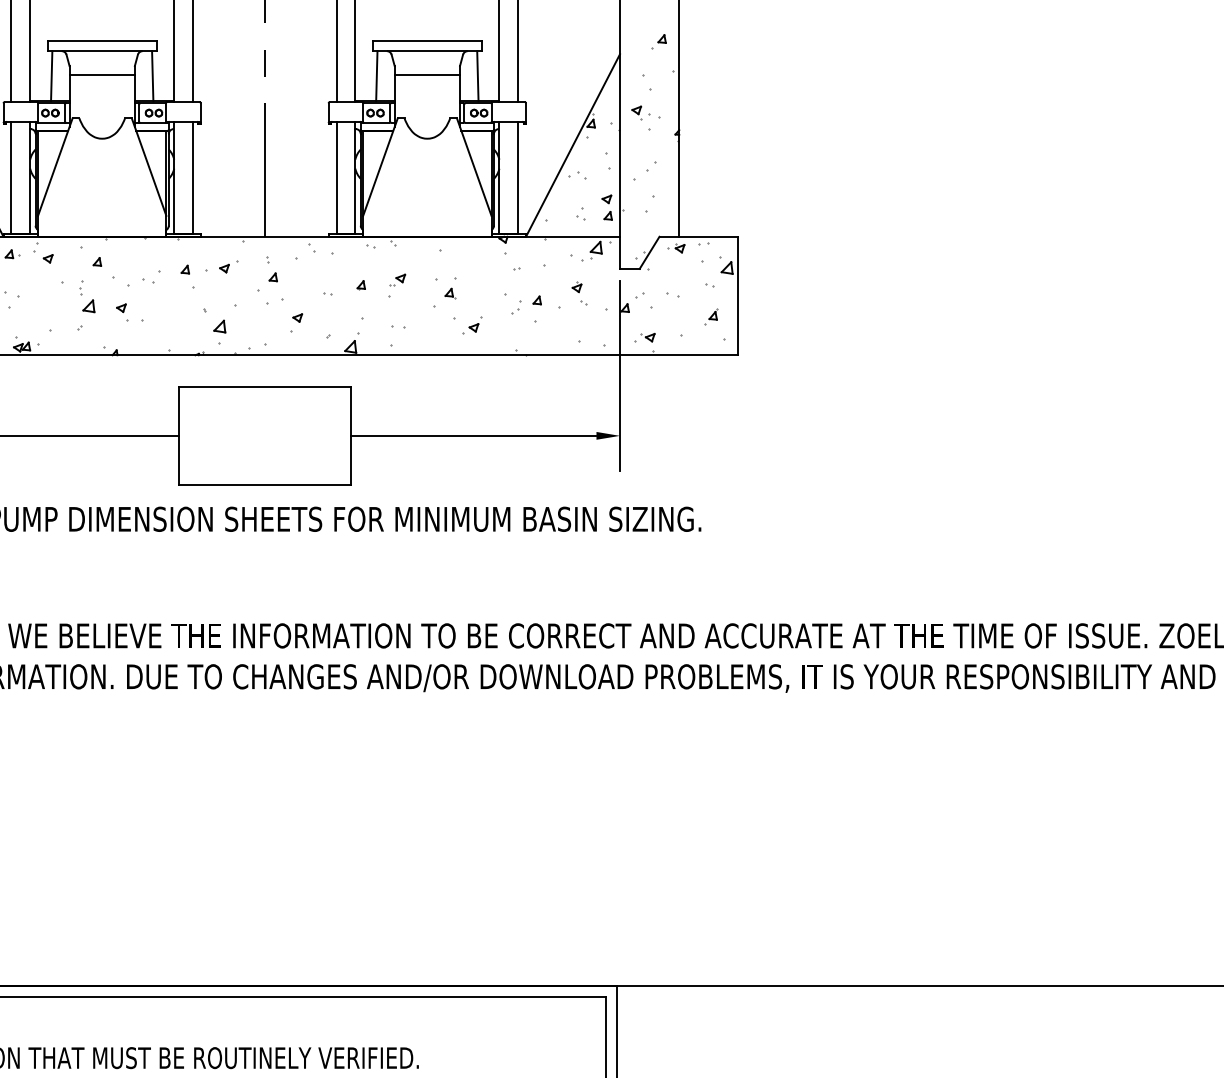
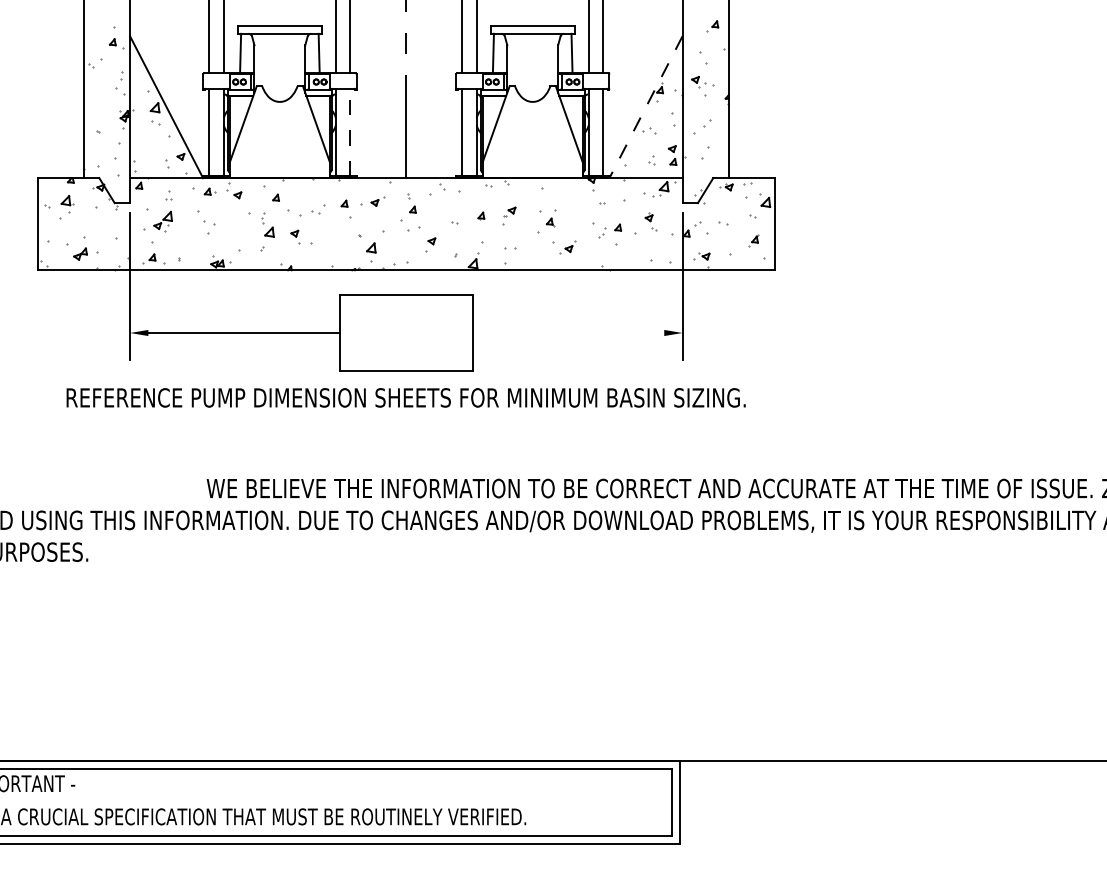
line: (101, 75) -> (279, 52), removed
line: (427, 75) -> (532, 52), removed
line: (573, 145) -> (646, 107), solid -> dashed
line: (193, 178) -> (350, 132), solid -> dashed
line: (473, 436) -> (568, 333), removed

